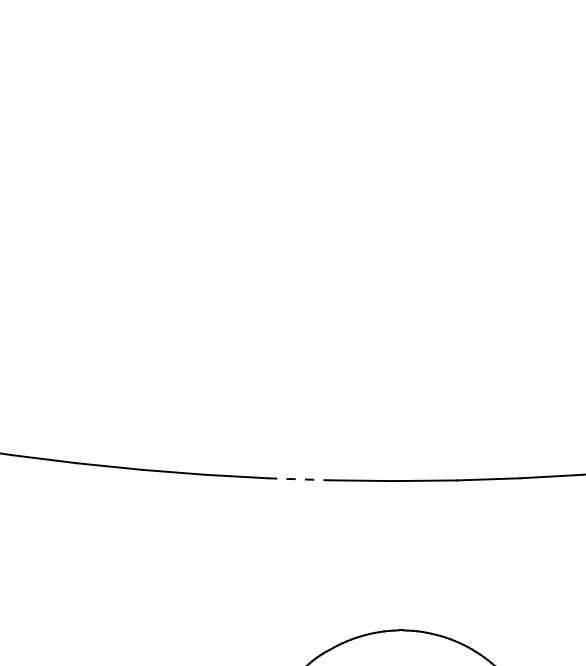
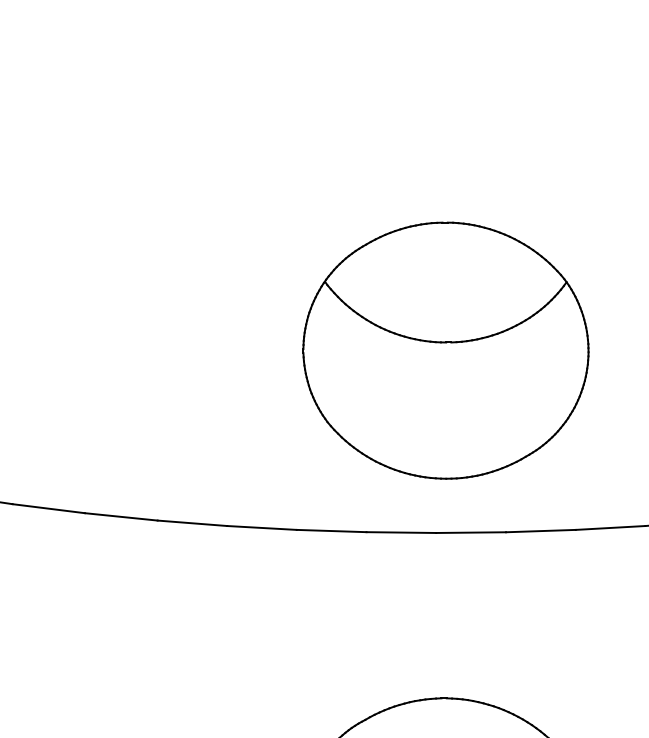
part: (402, 316) -> (445, 350), added
line: (299, 479) -> (331, 531), dashed -> solid

